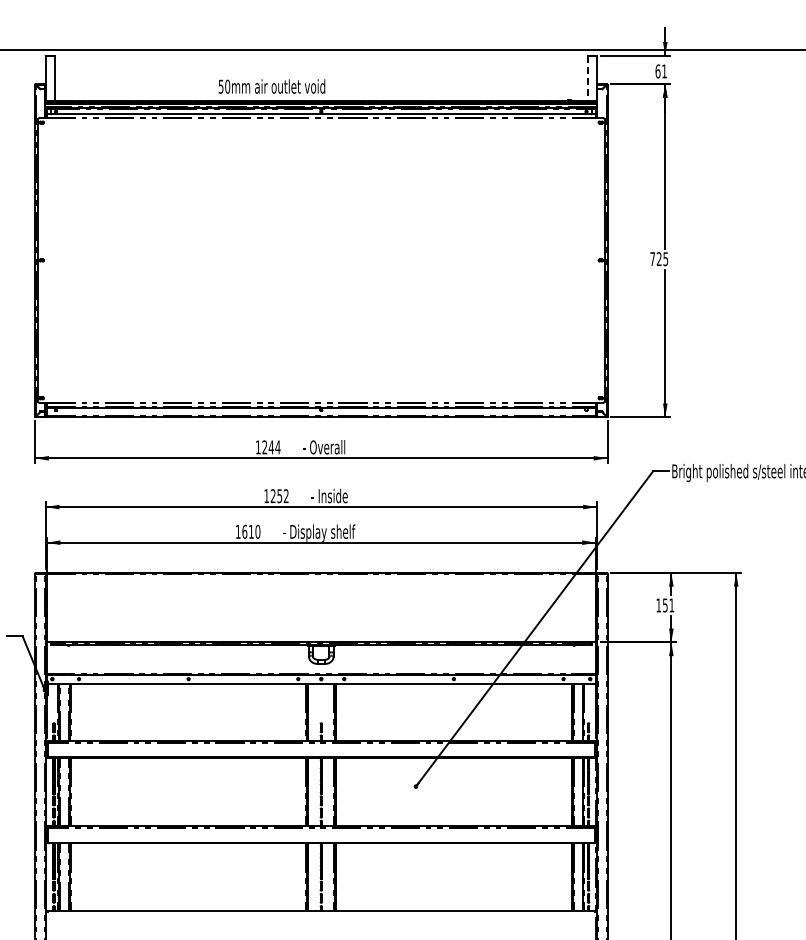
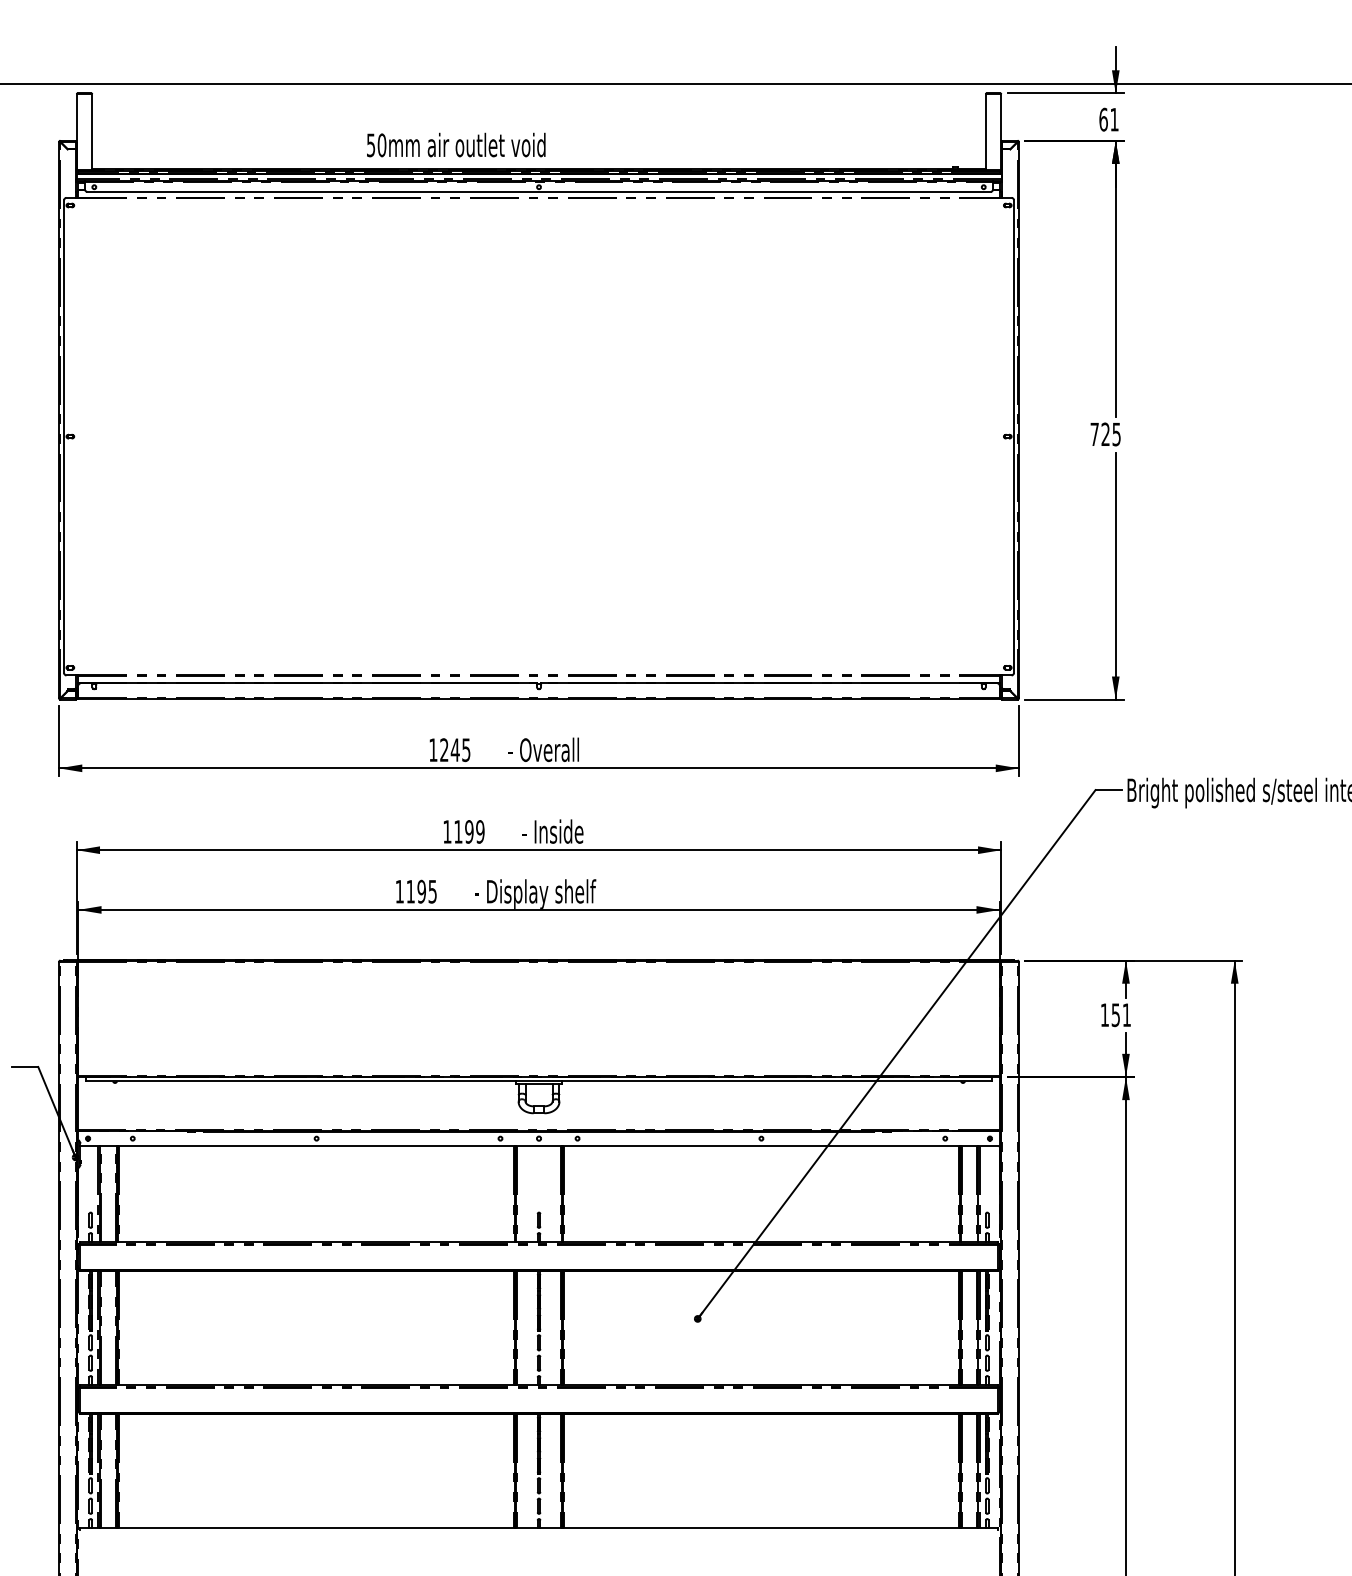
line: (587, 78) -> (985, 131), dashed -> solid
text: (277, 447) -> (465, 750), 1244 -> 1245
text: (279, 496) -> (468, 832), 1252 -> 1199
text: (251, 531) -> (421, 891), 1610 -> 1195

